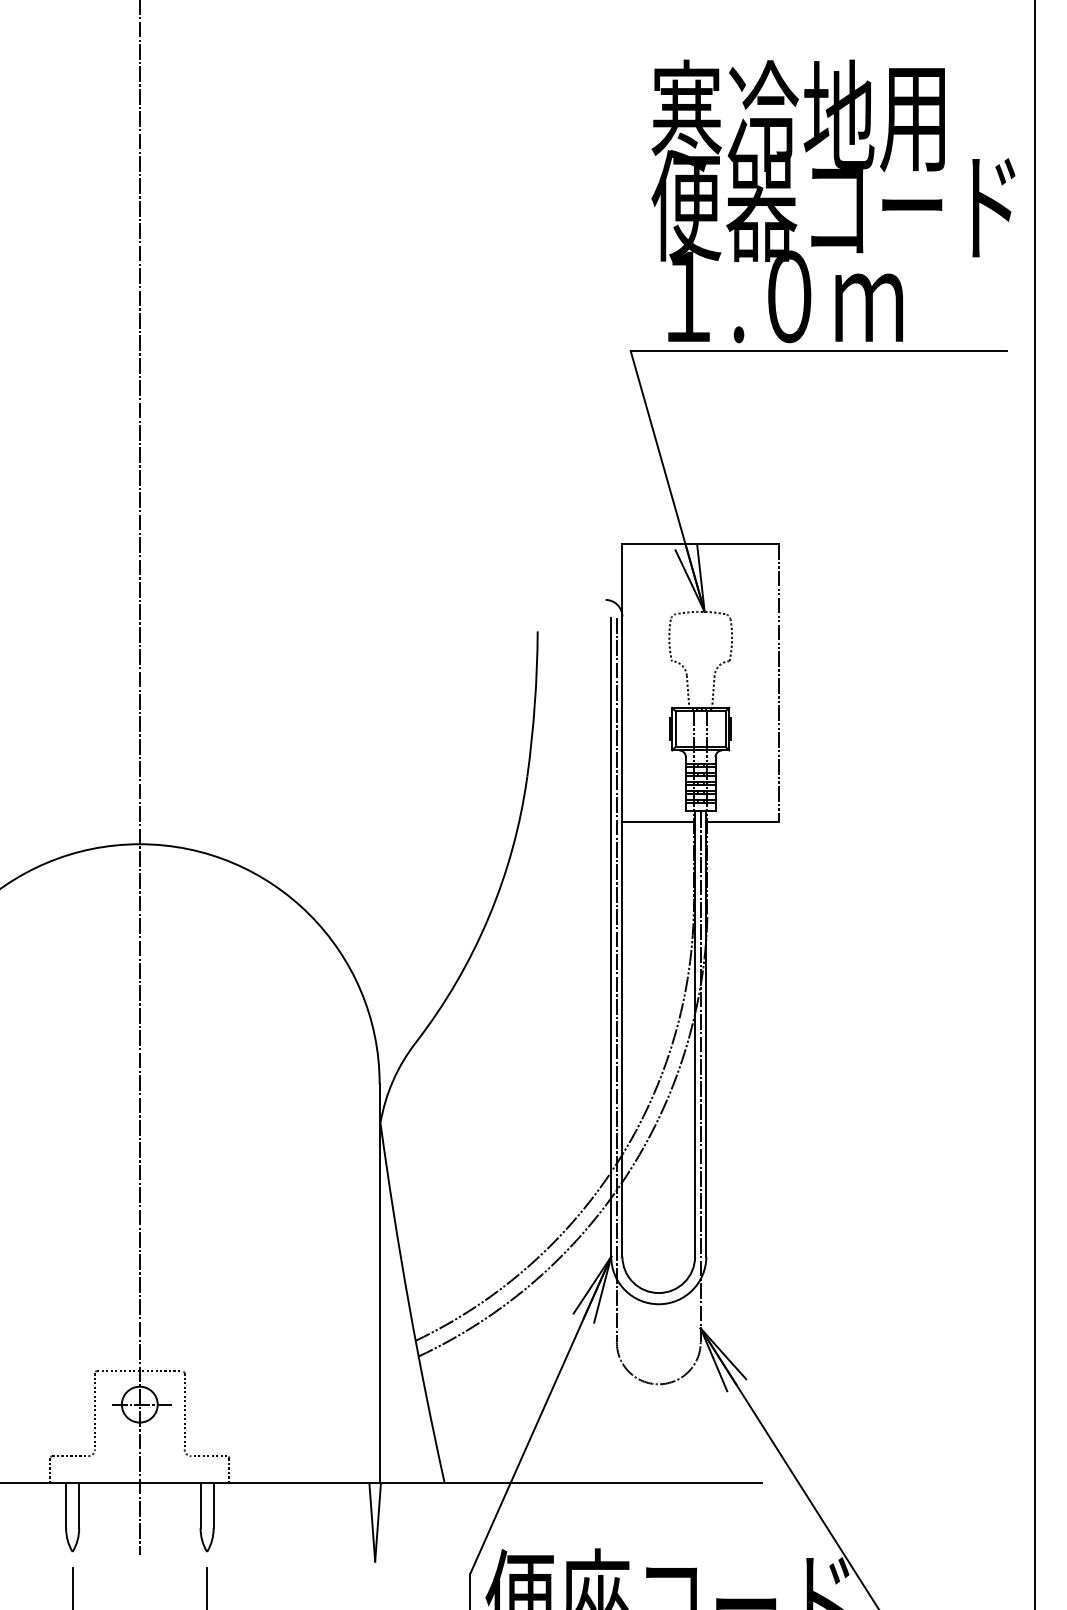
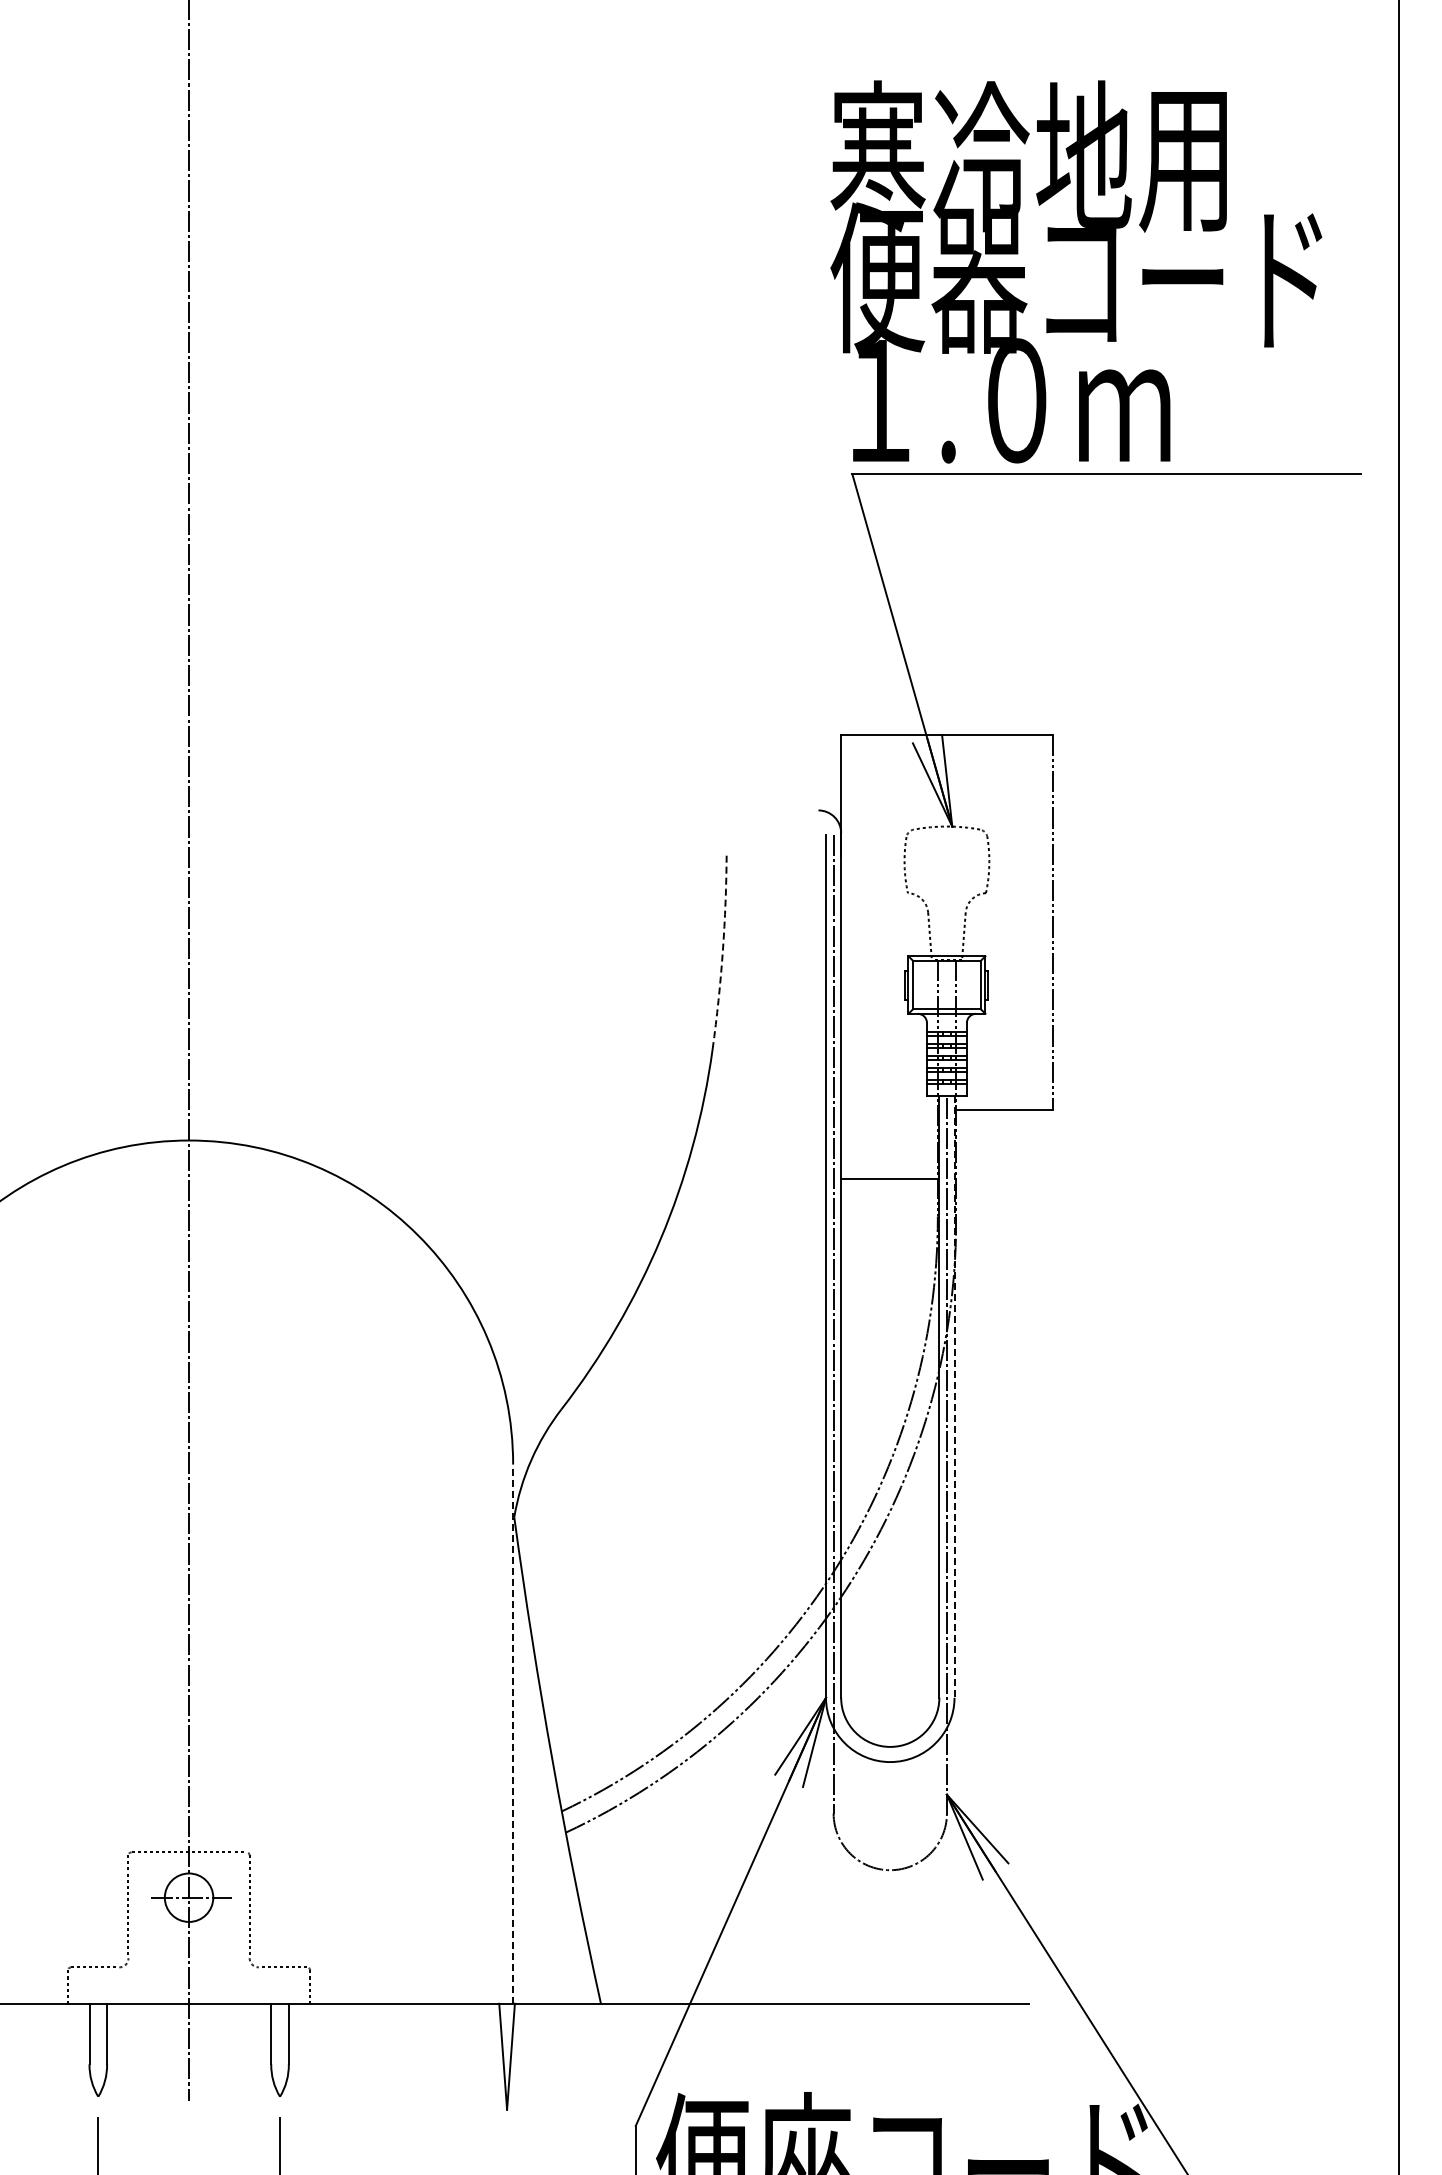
text: (833, 201) -> (1076, 271), moved
arc: (534, 704) -> (722, 951), solid -> dashed
line: (658, 822) -> (889, 1179), moved
line: (706, 1034) -> (954, 1397), solid -> dashed
line: (379, 1283) -> (513, 1734), solid -> dashed

